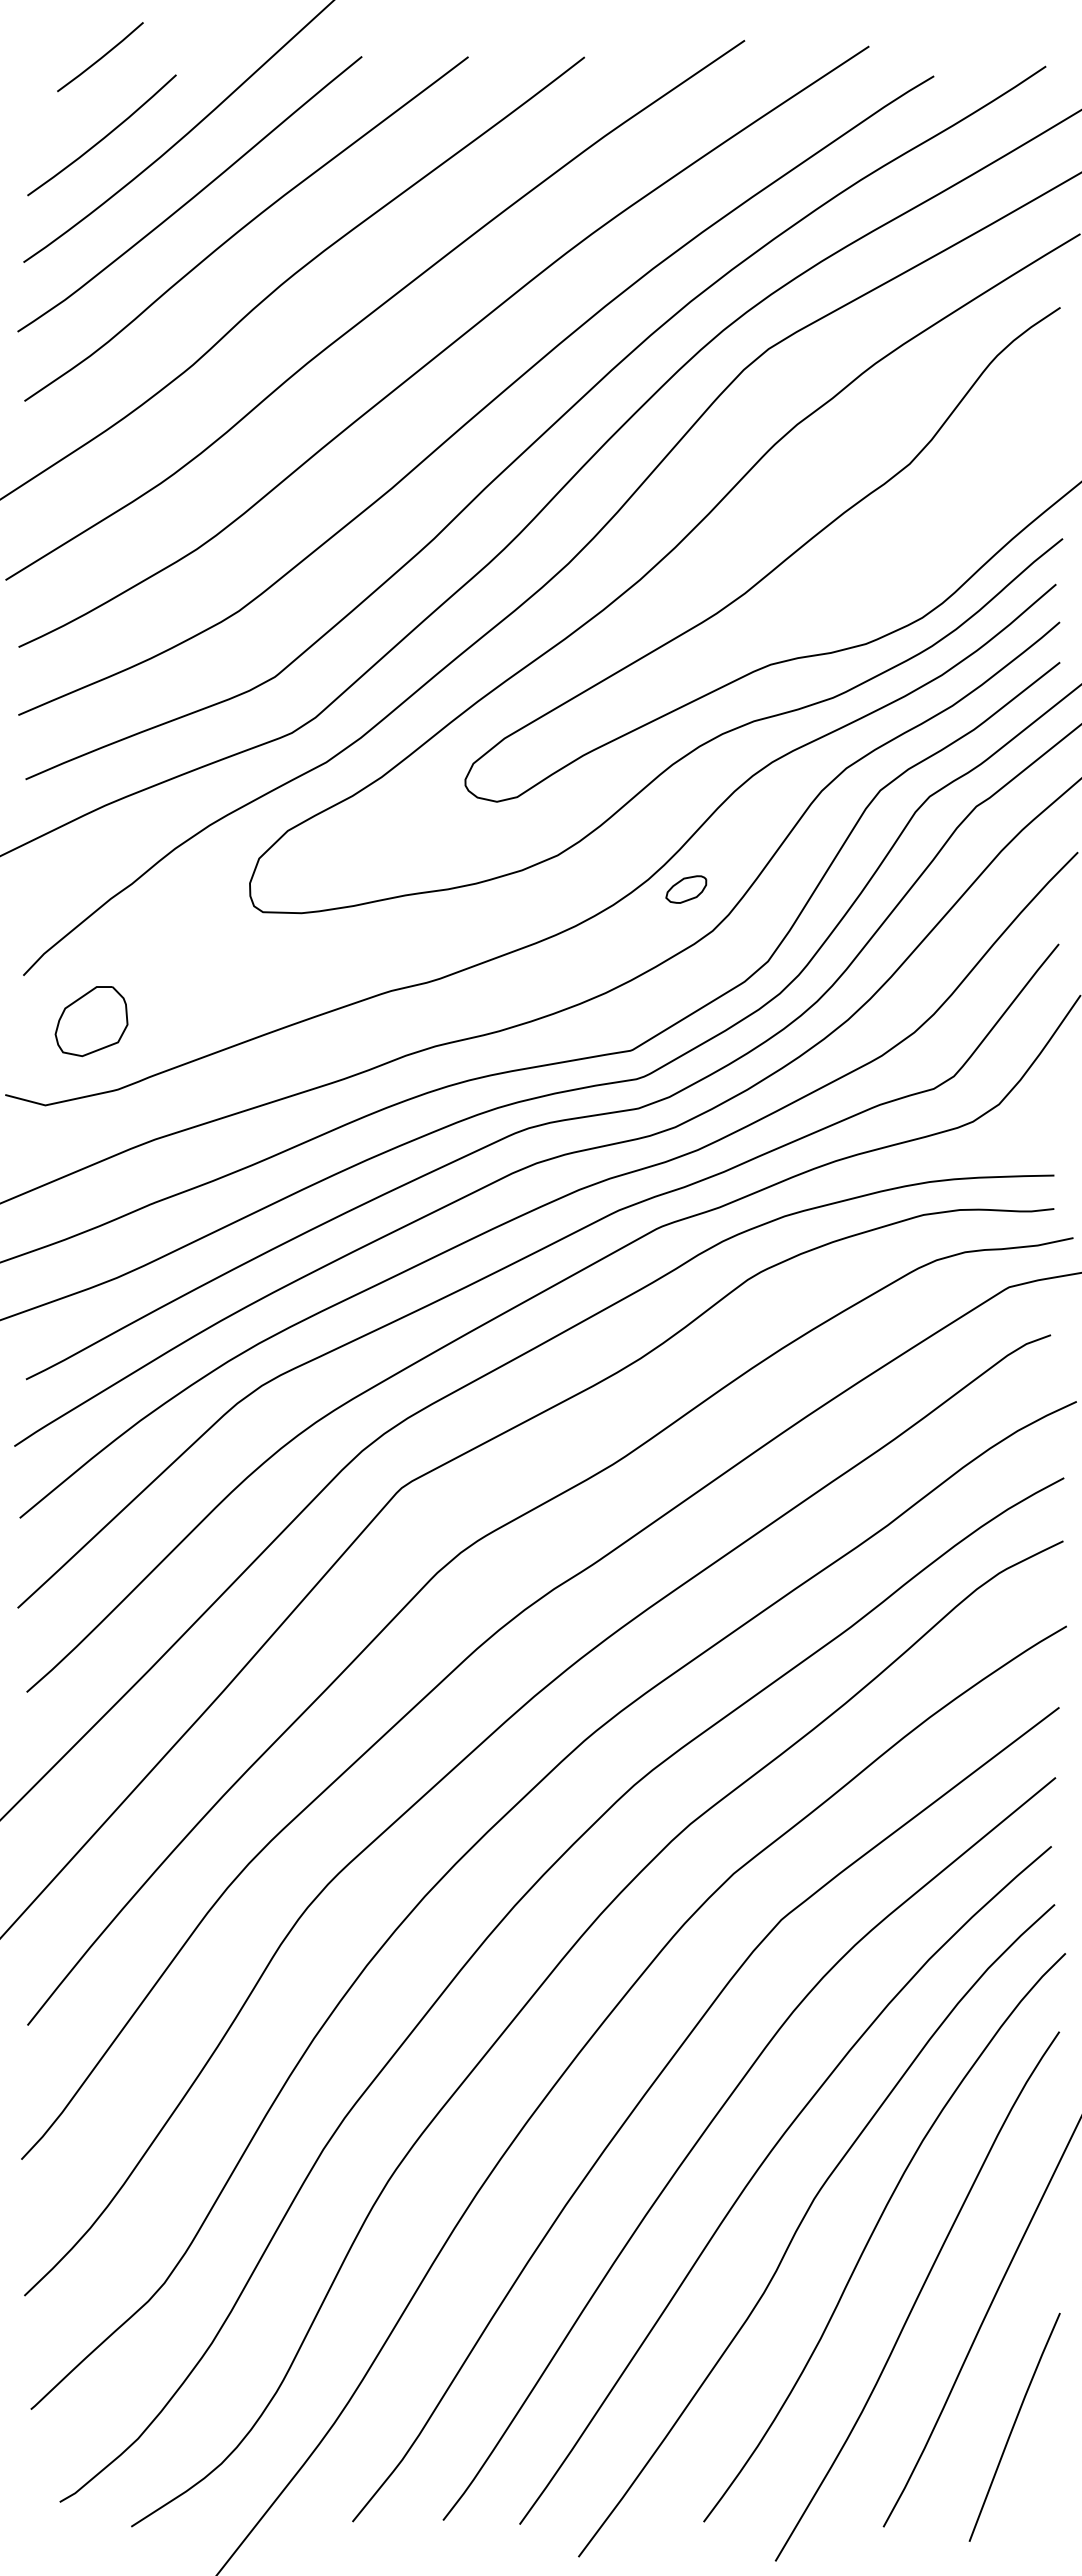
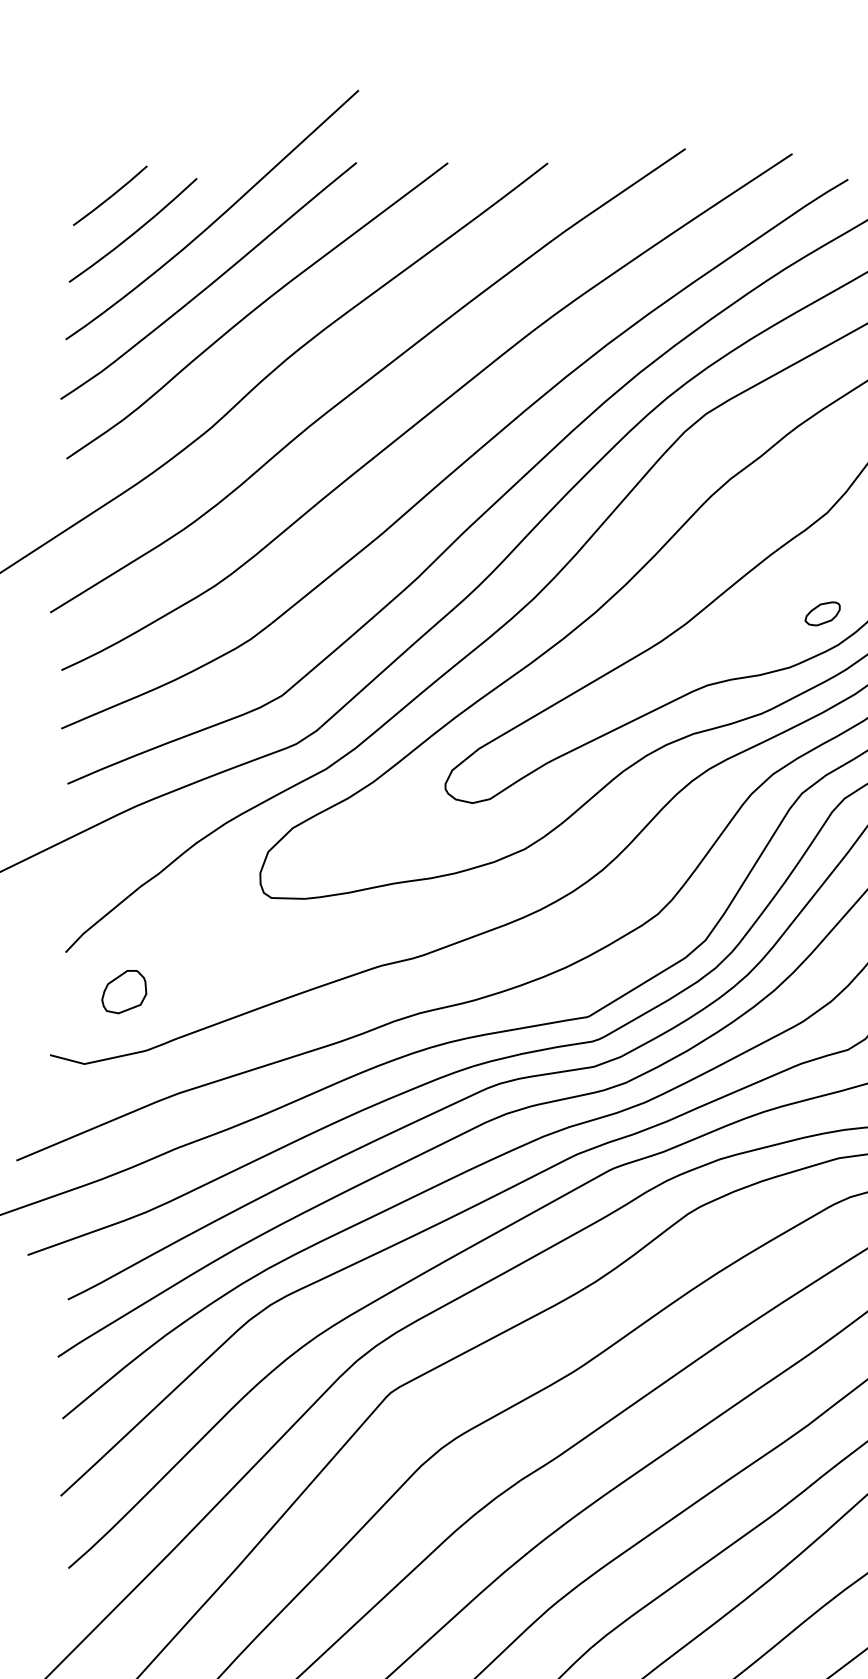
line: (100, 57) -> (110, 196), moved
part: (686, 889) -> (822, 613), moved
part: (91, 1021) -> (124, 991), size x0.71

